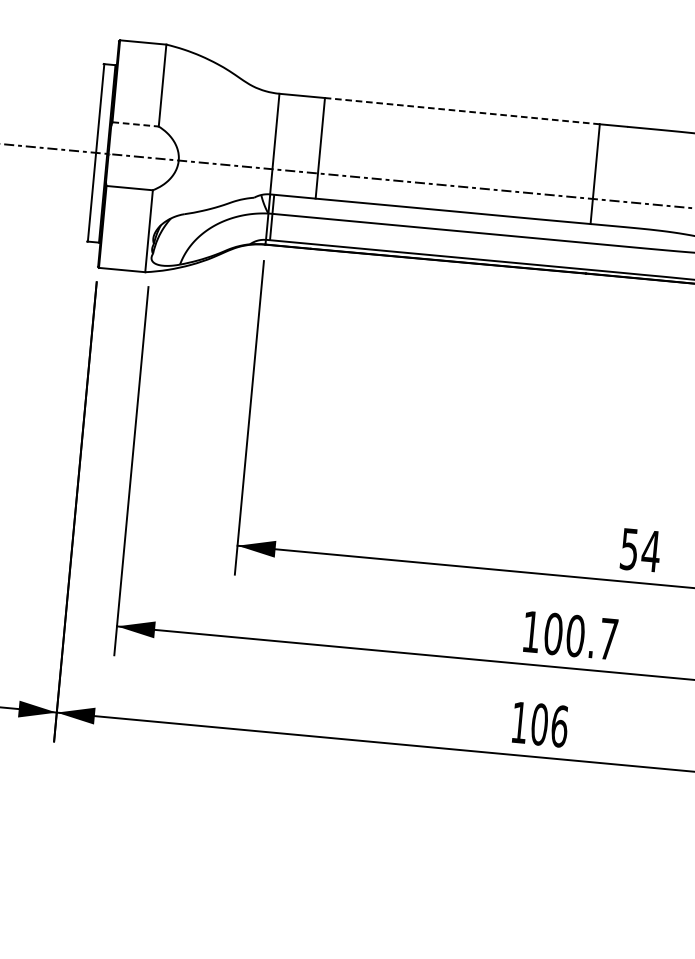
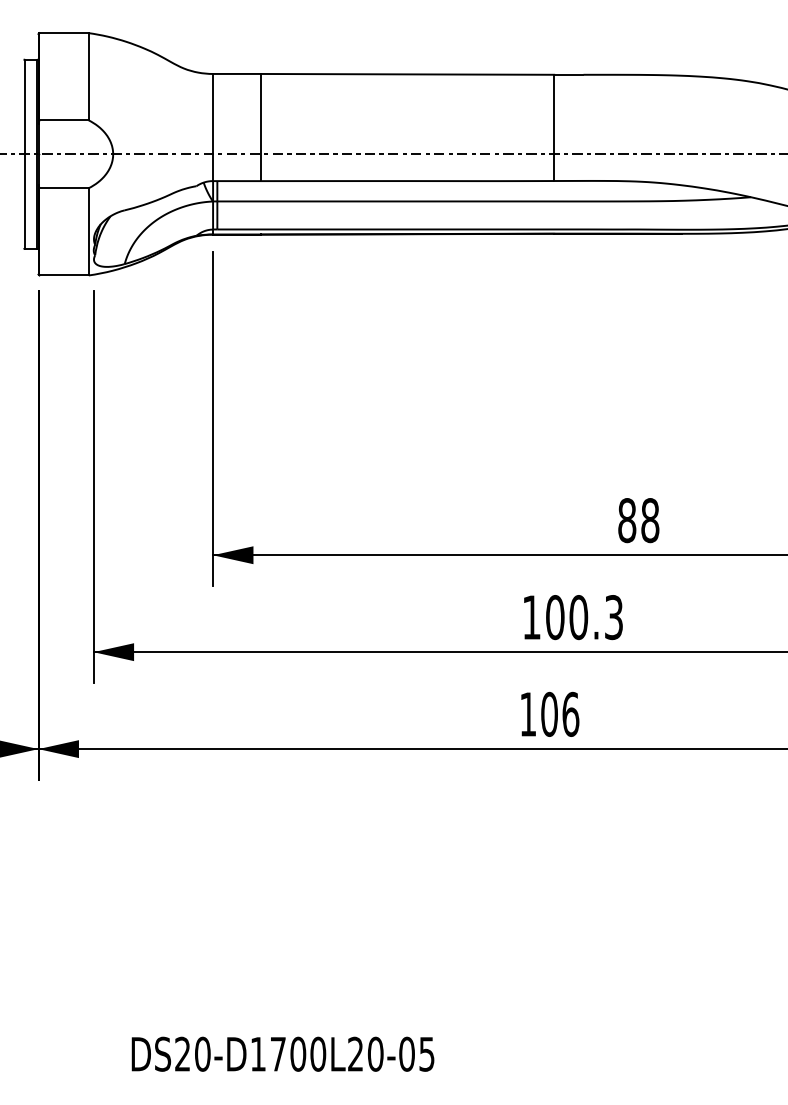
line: (462, 111) -> (407, 74), dashed -> solid
line: (135, 124) -> (64, 120), dashed -> solid
text: (640, 550) -> (638, 520), 54 -> 88
text: (608, 639) -> (613, 617), 100.7 -> 100.3

